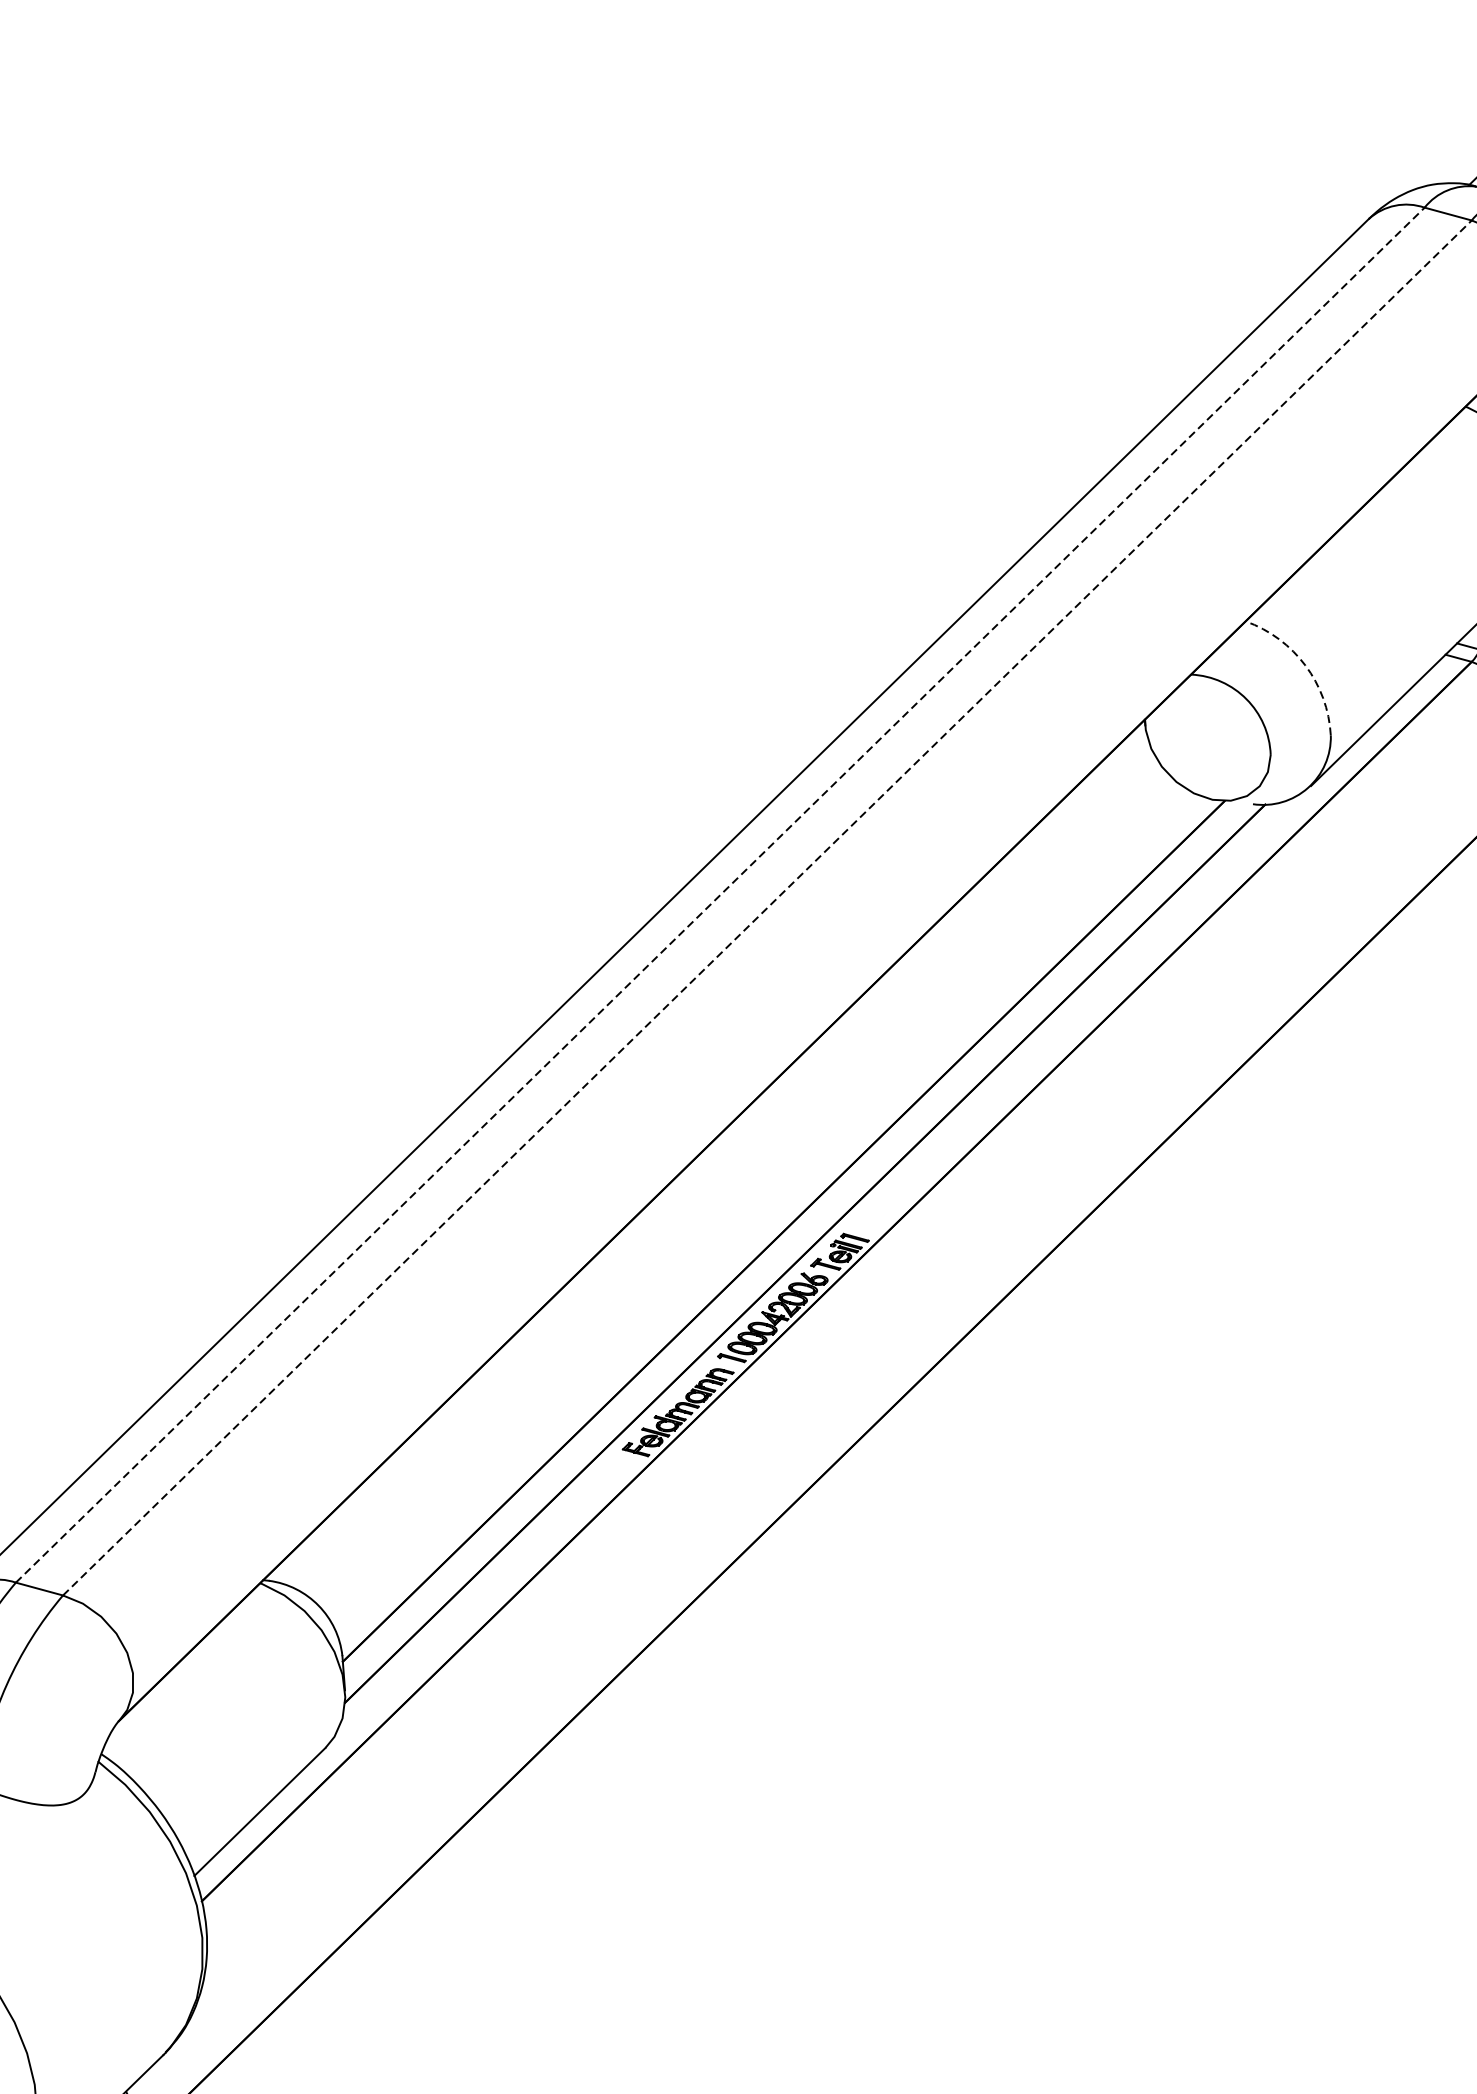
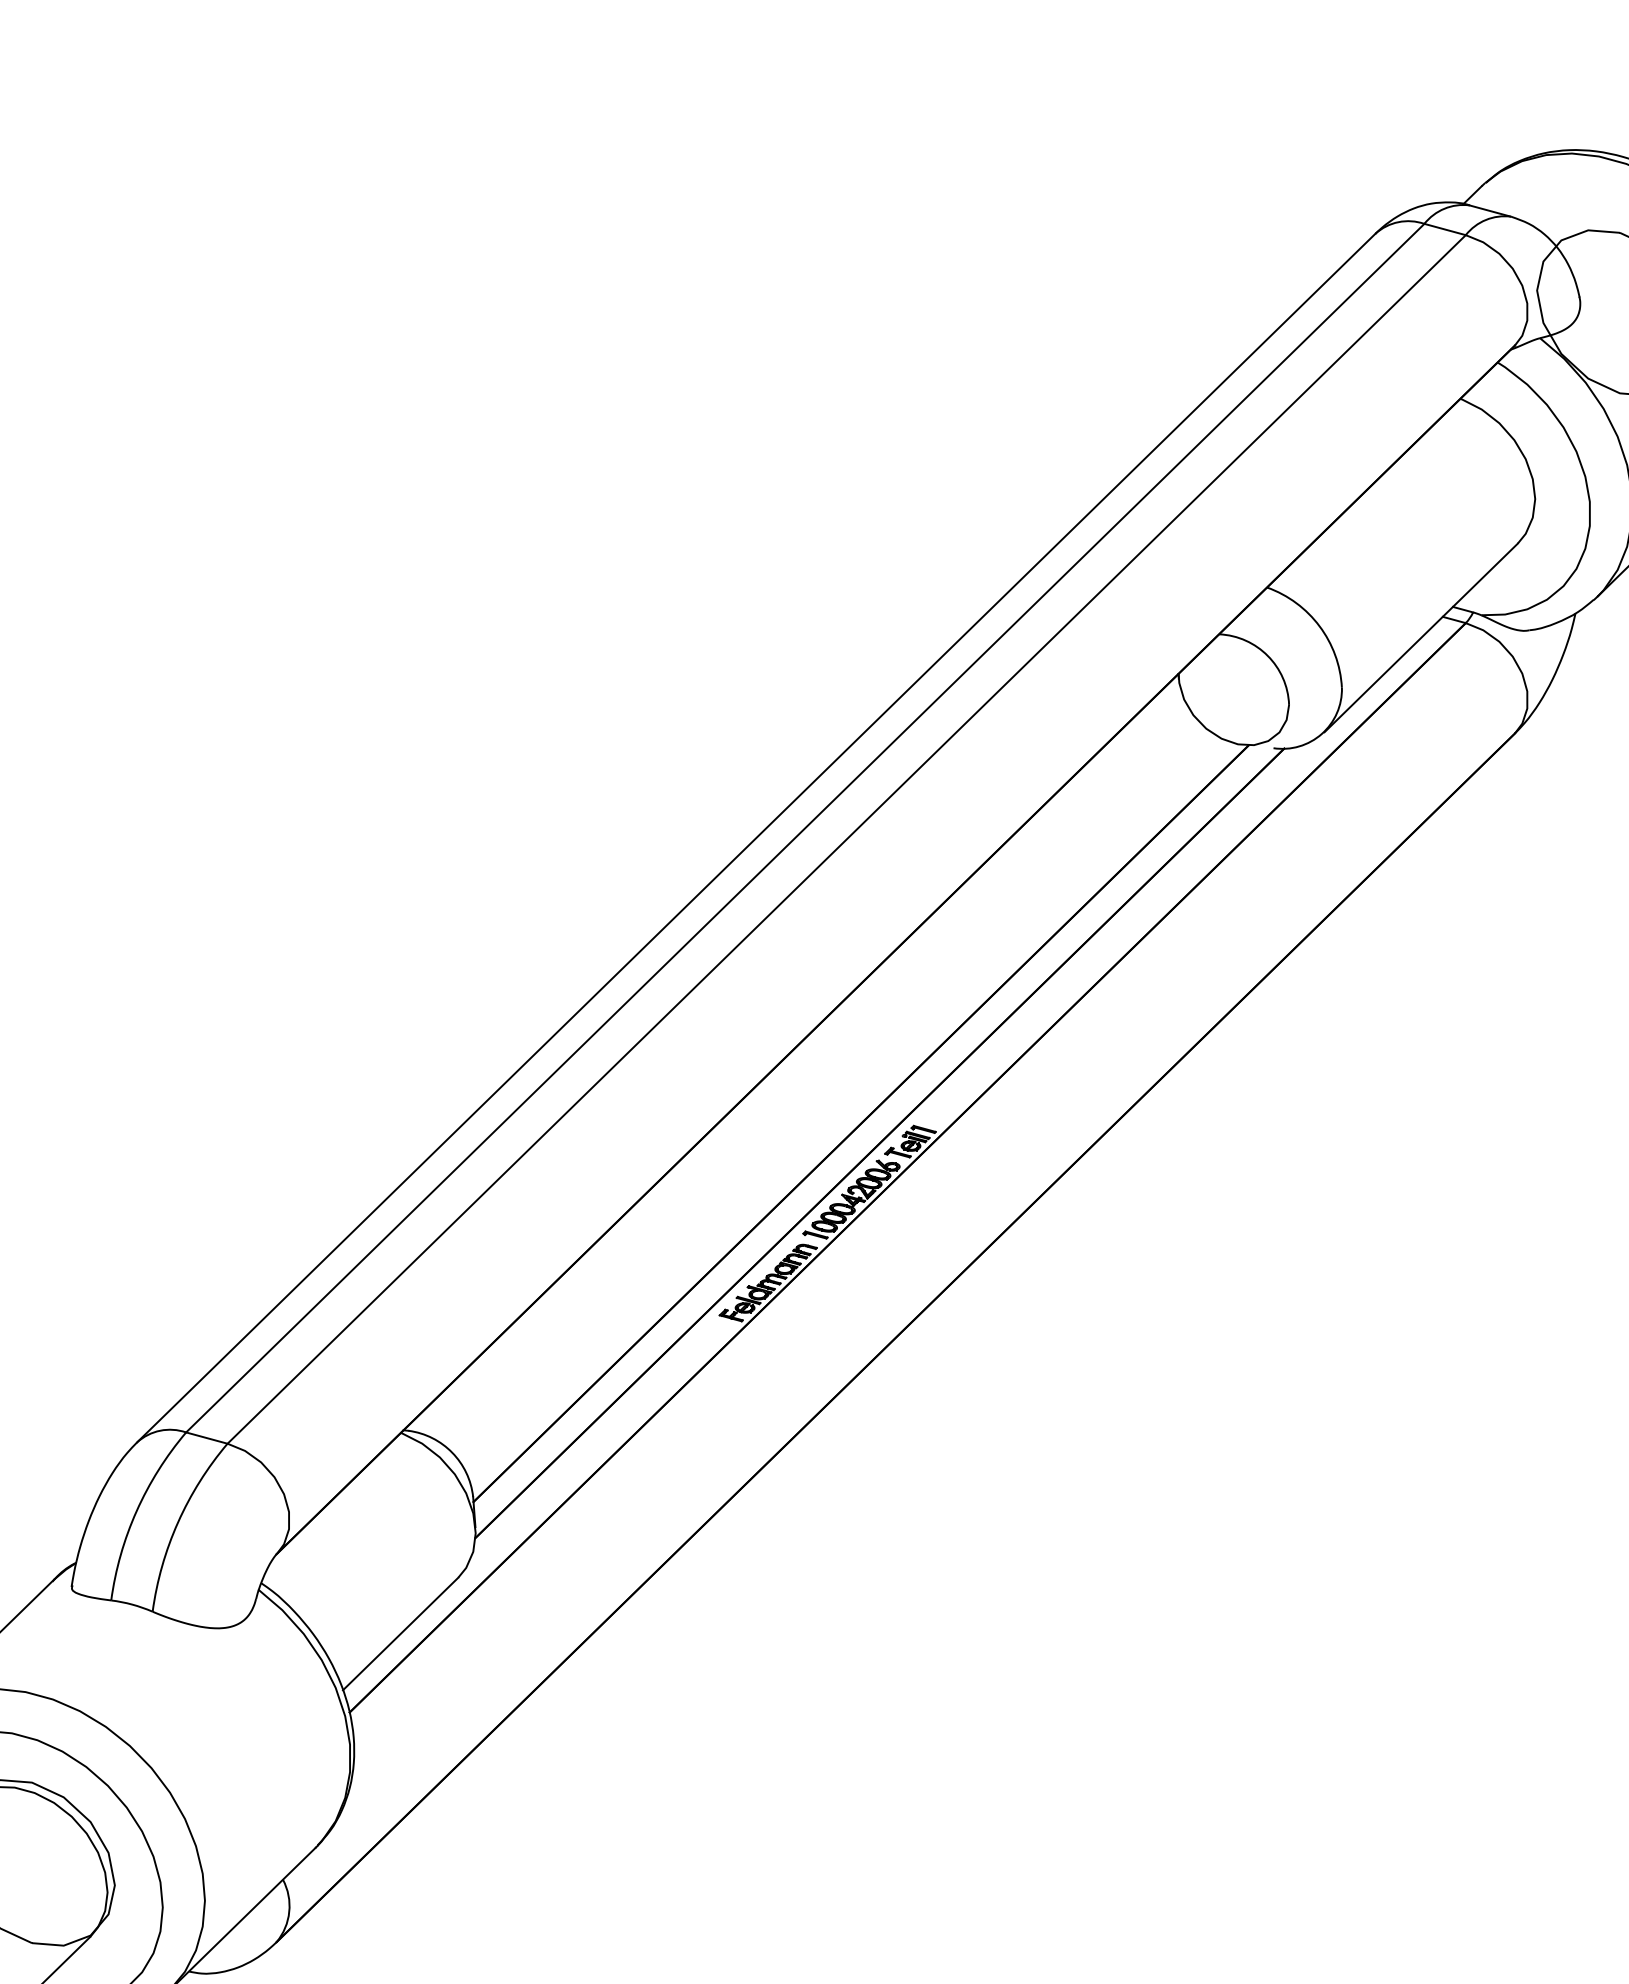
arc: (1305, 665) -> (1319, 626), dashed -> solid
line: (720, 894) -> (805, 827), dashed -> solid
line: (768, 908) -> (847, 839), dashed -> solid

